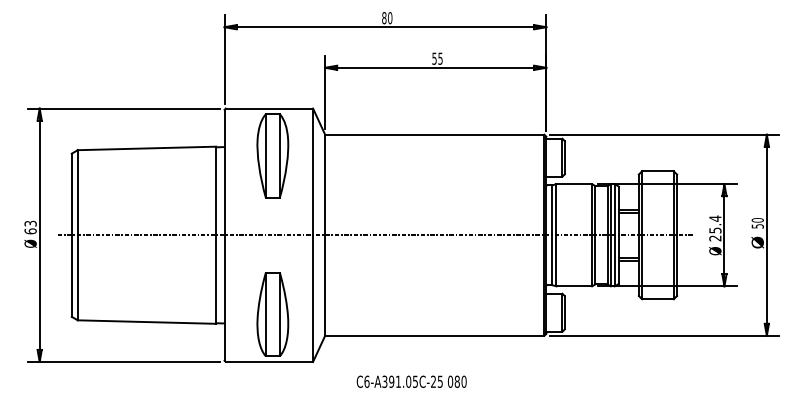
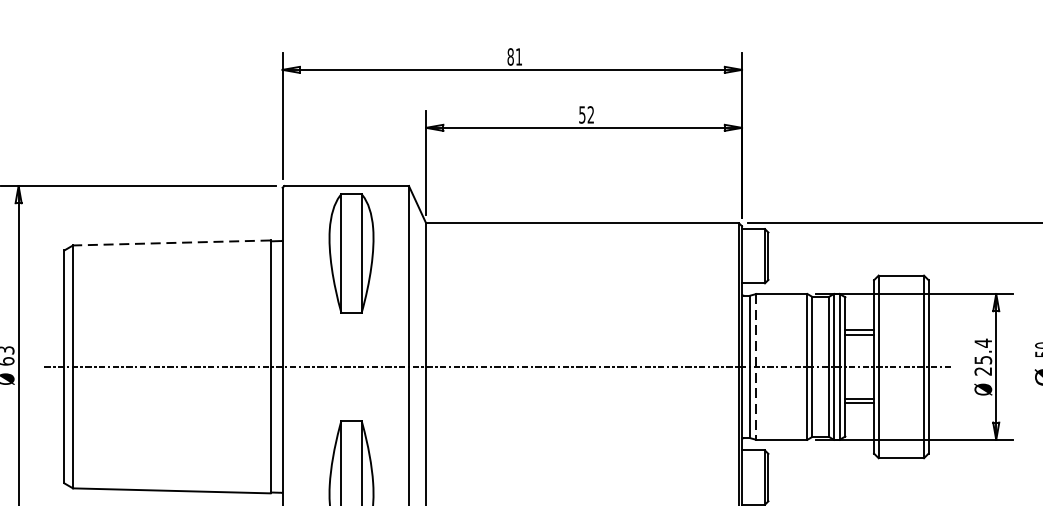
text: (390, 18) -> (519, 57), 80 -> 81
text: (440, 58) -> (590, 114), 55 -> 52
line: (146, 148) -> (171, 243), solid -> dashed
line: (556, 235) -> (756, 367), solid -> dashed

